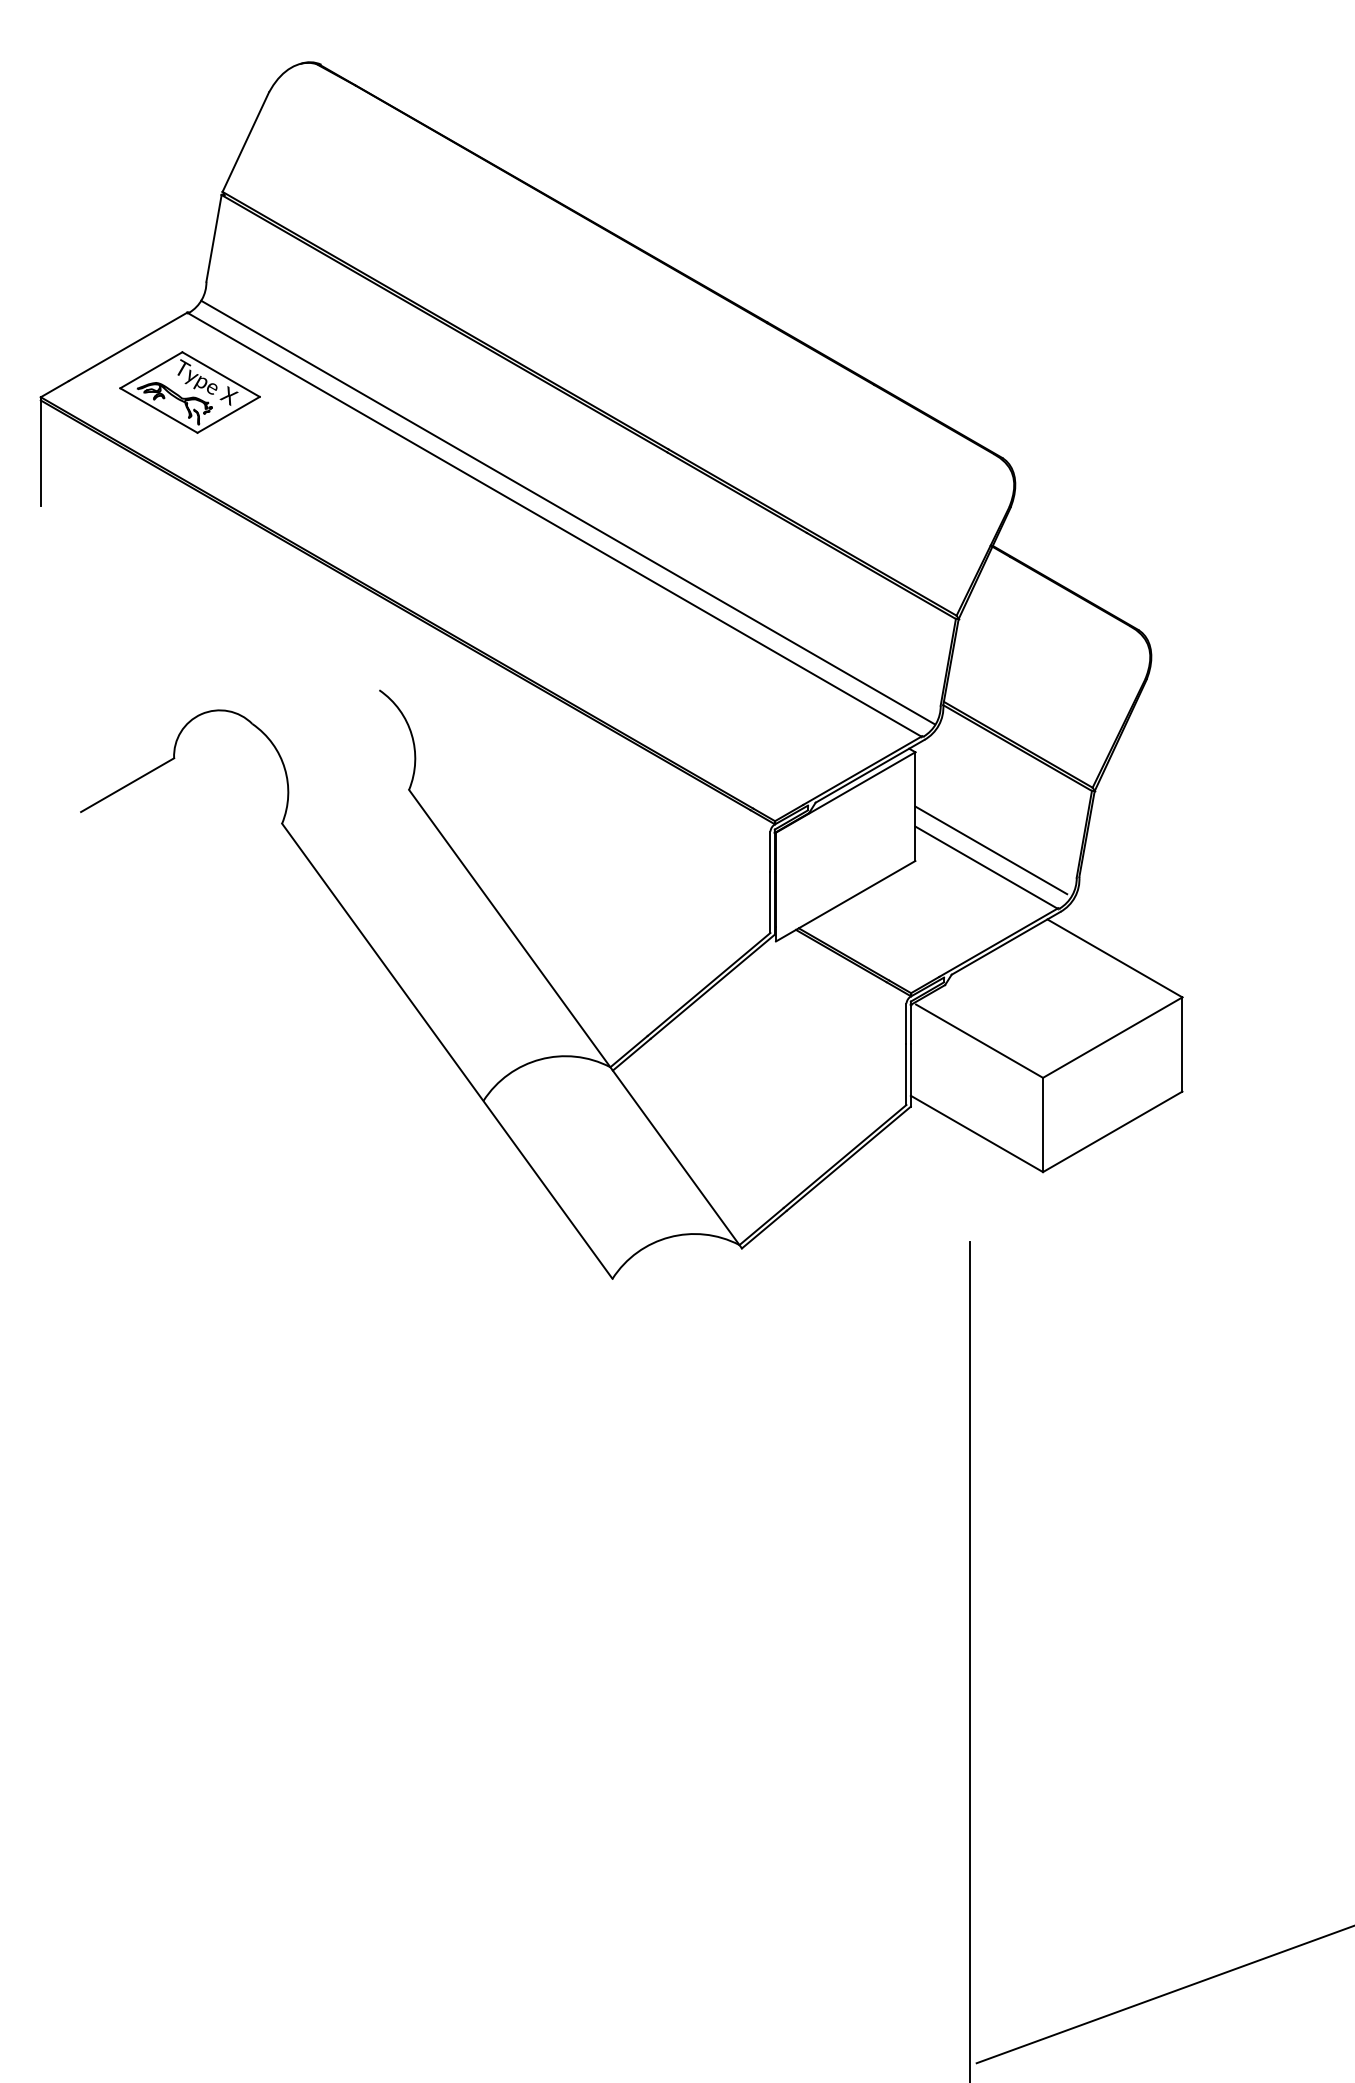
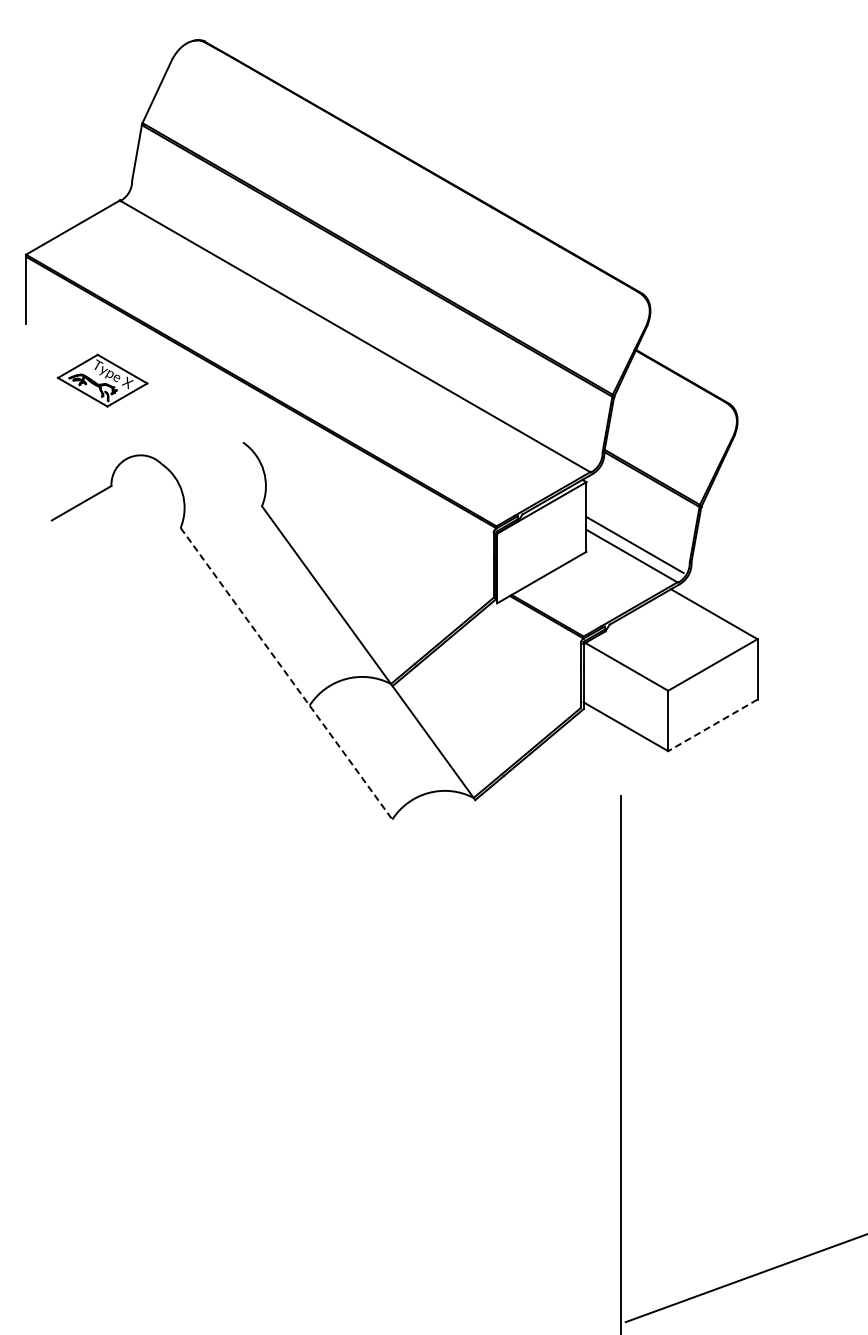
part: (189, 392) -> (102, 380), moved
line: (567, 512) -> (363, 328), removed
line: (447, 1052) -> (286, 674), solid -> dashed
line: (1112, 1132) -> (712, 725), solid -> dashed

